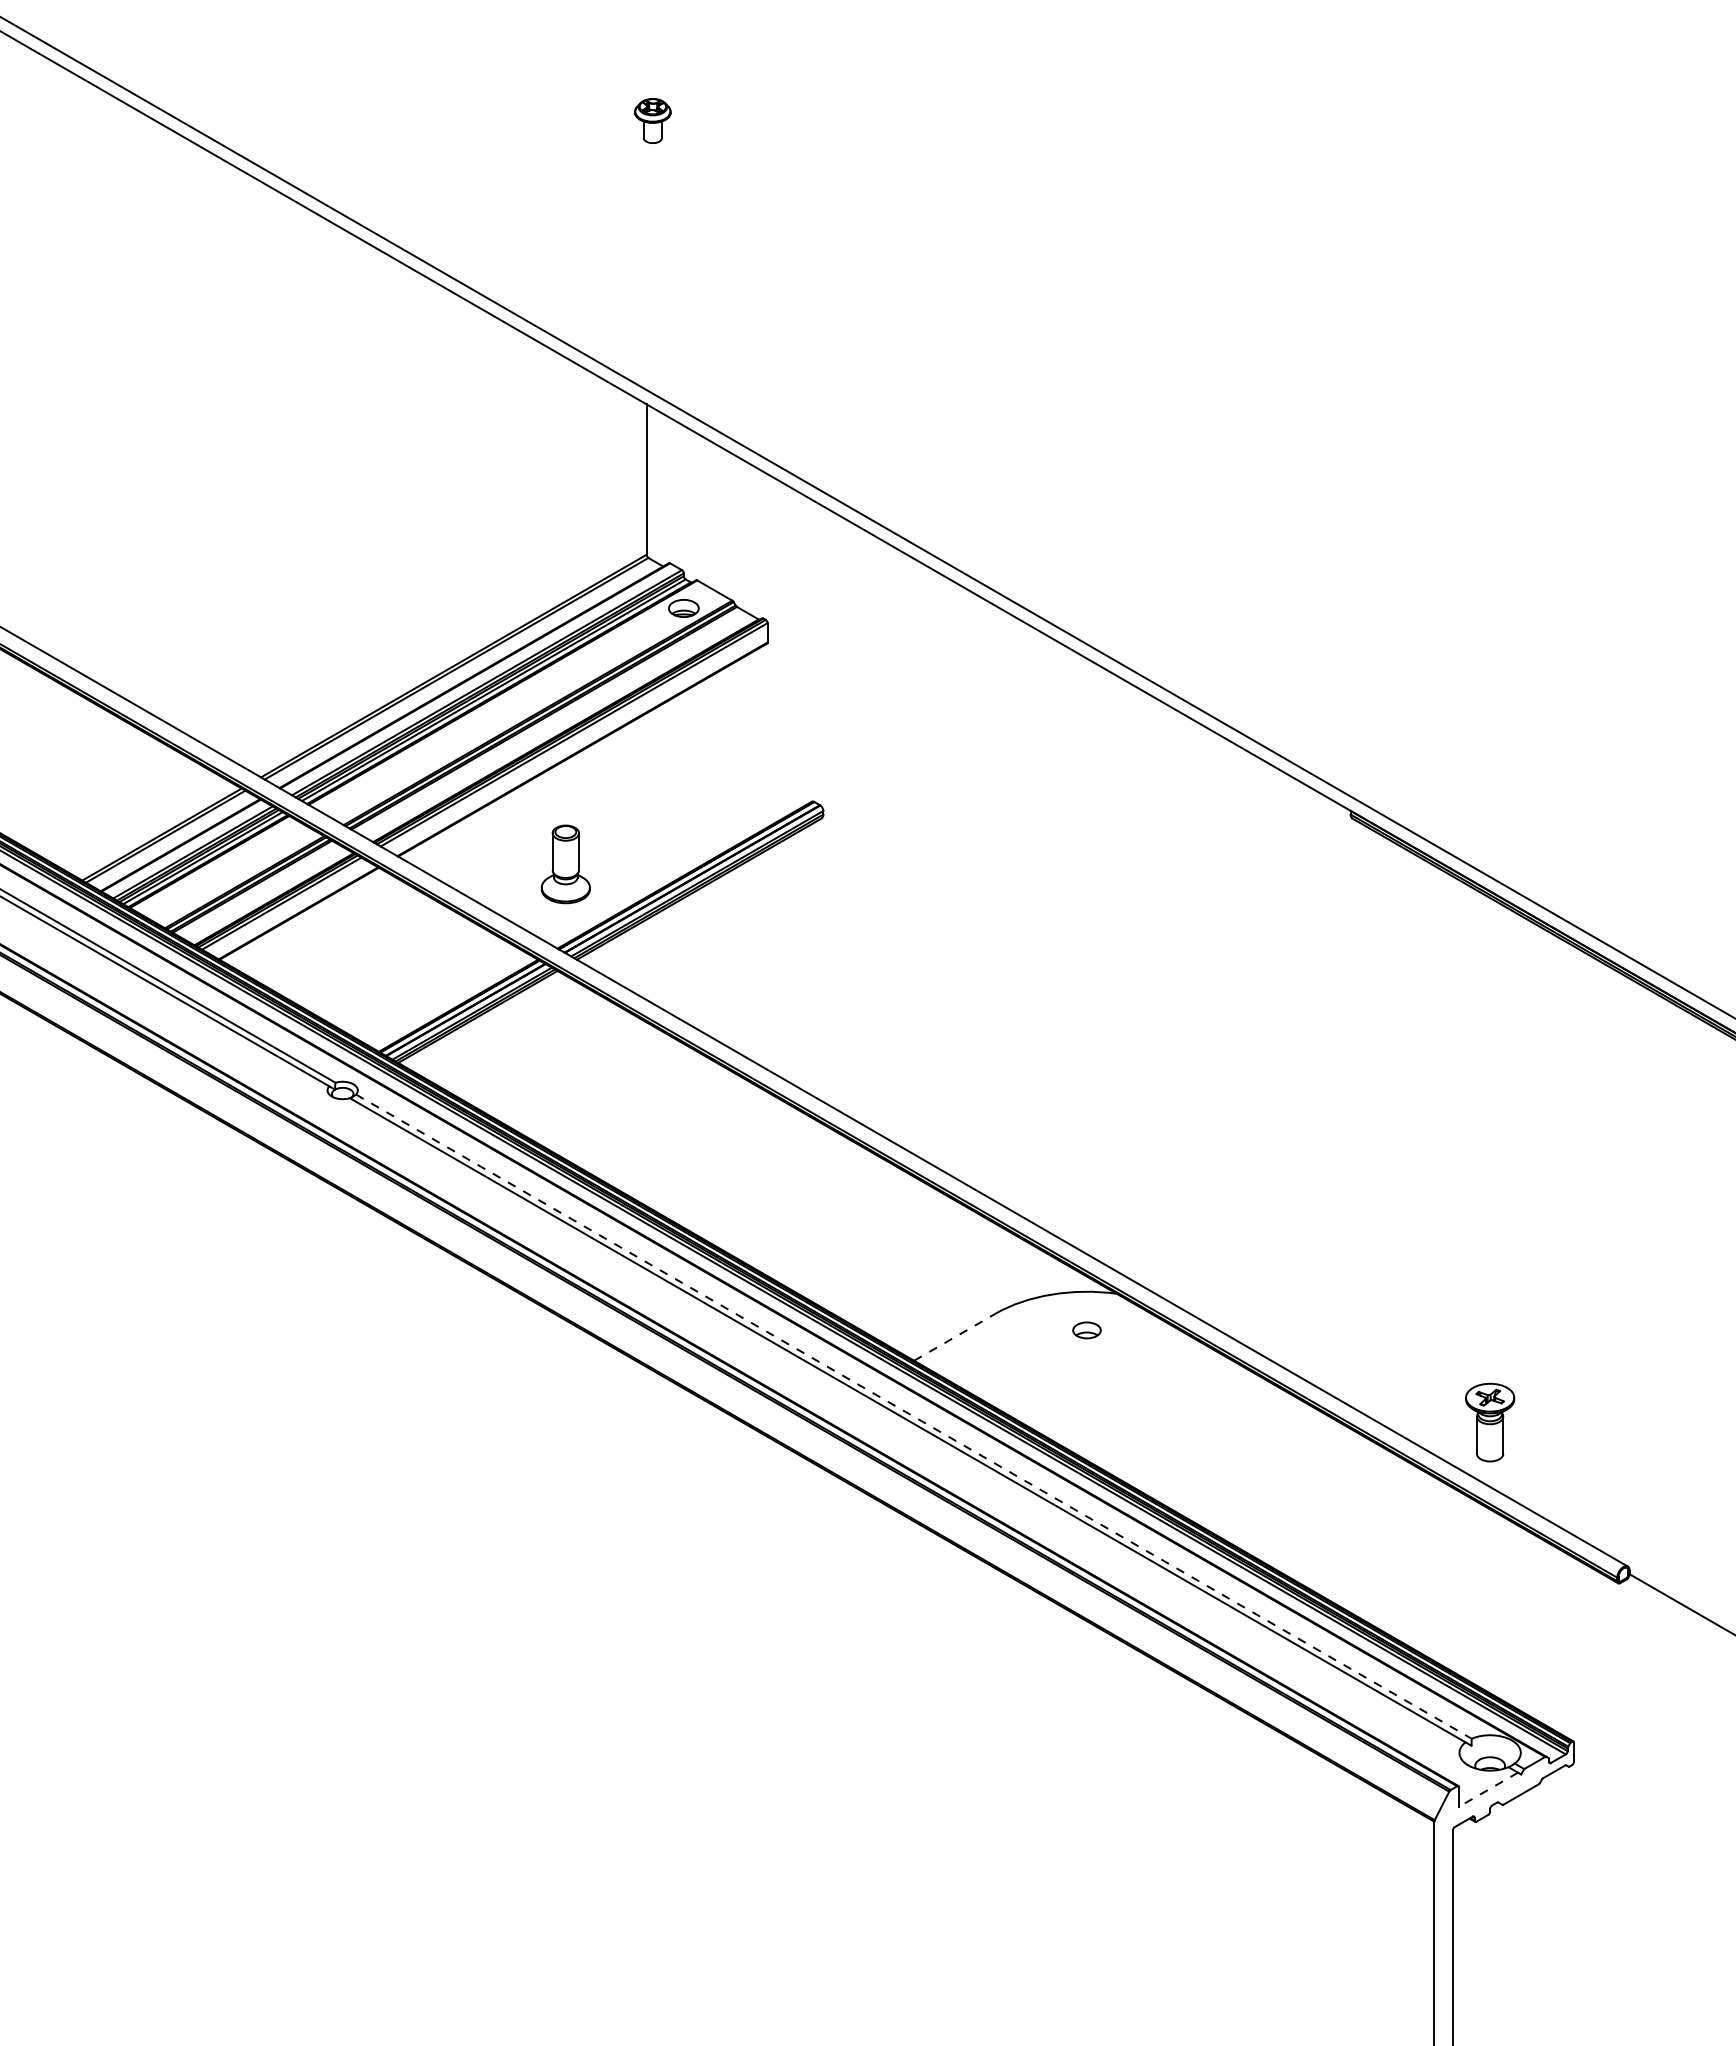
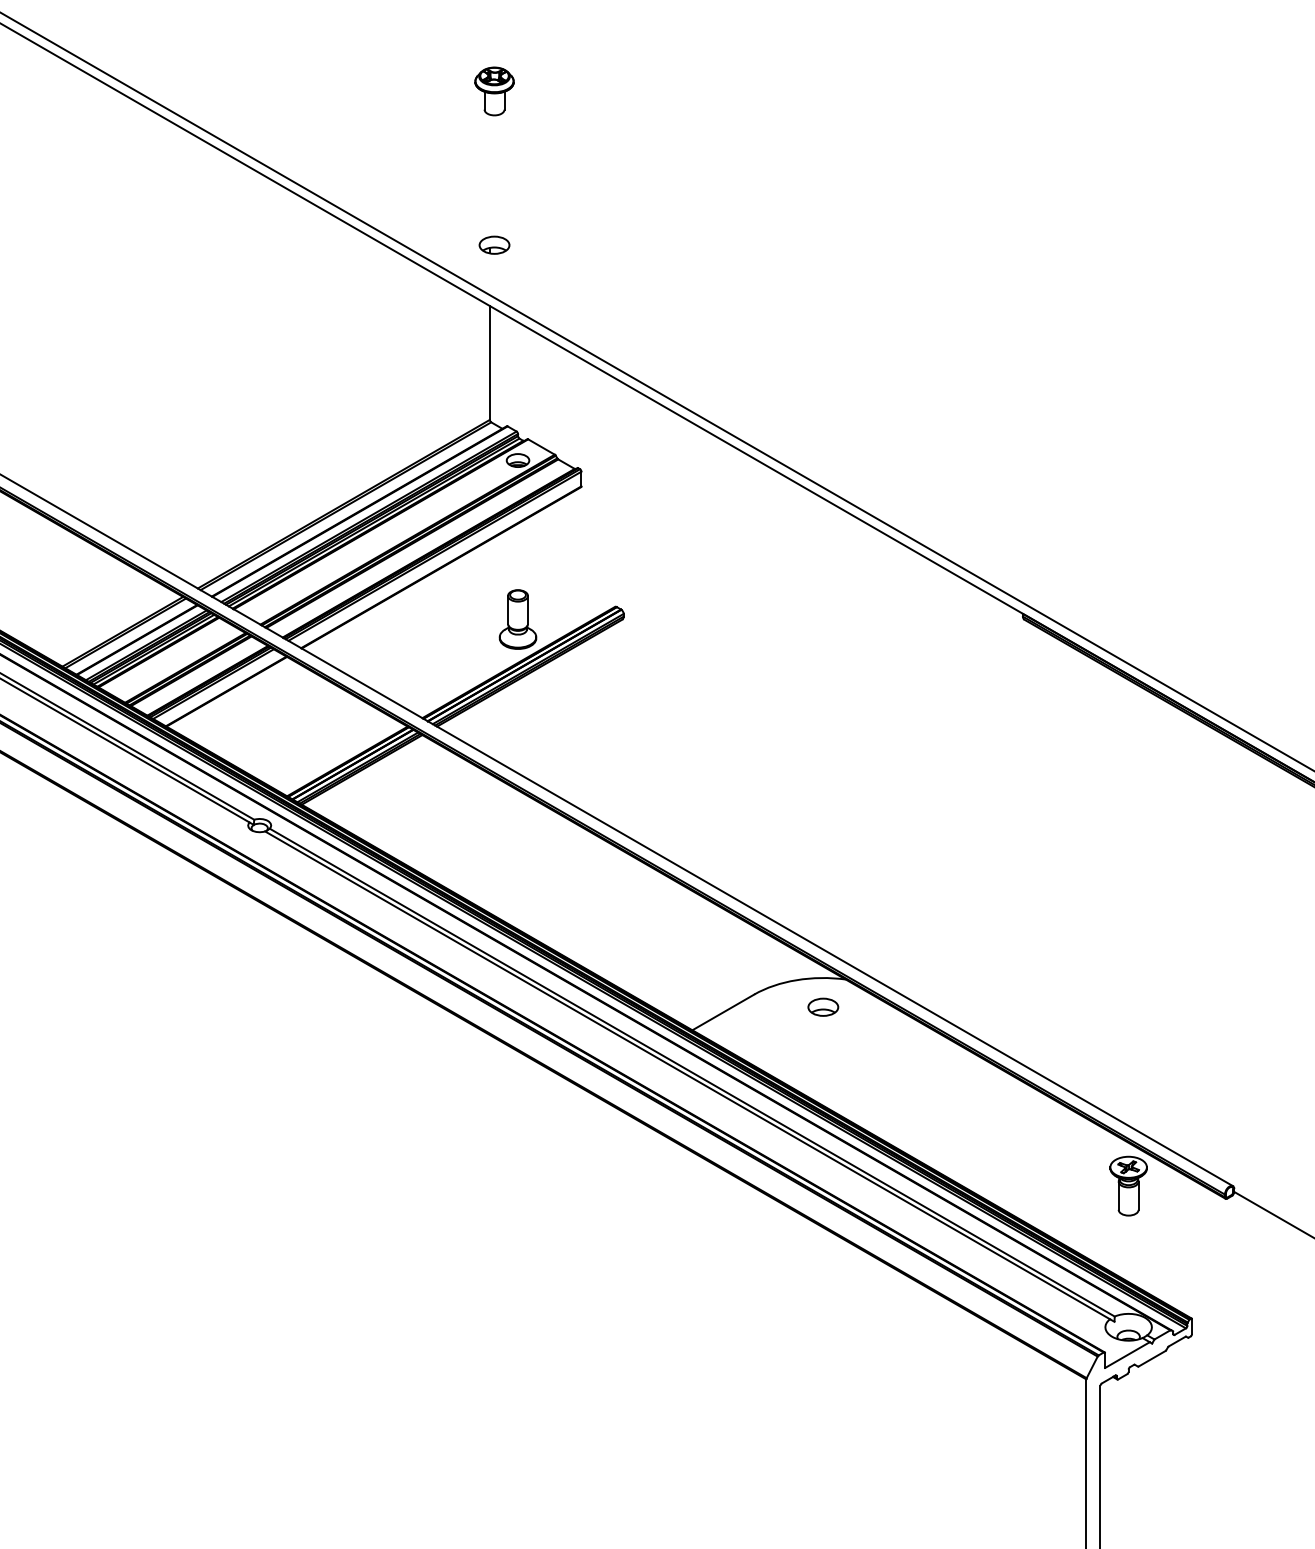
part: (652, 120) -> (494, 91), size x1.43
part: (652, 323) -> (494, 244), added
part: (565, 864) -> (517, 619), moved
part: (1086, 1330) -> (822, 1007), size x1.43
line: (955, 1336) -> (723, 1011), dashed -> solid
line: (914, 1416) -> (692, 1072), dashed -> solid
part: (1490, 1422) -> (1128, 1186), moved
line: (1488, 1789) -> (1127, 1354), dashed -> solid

